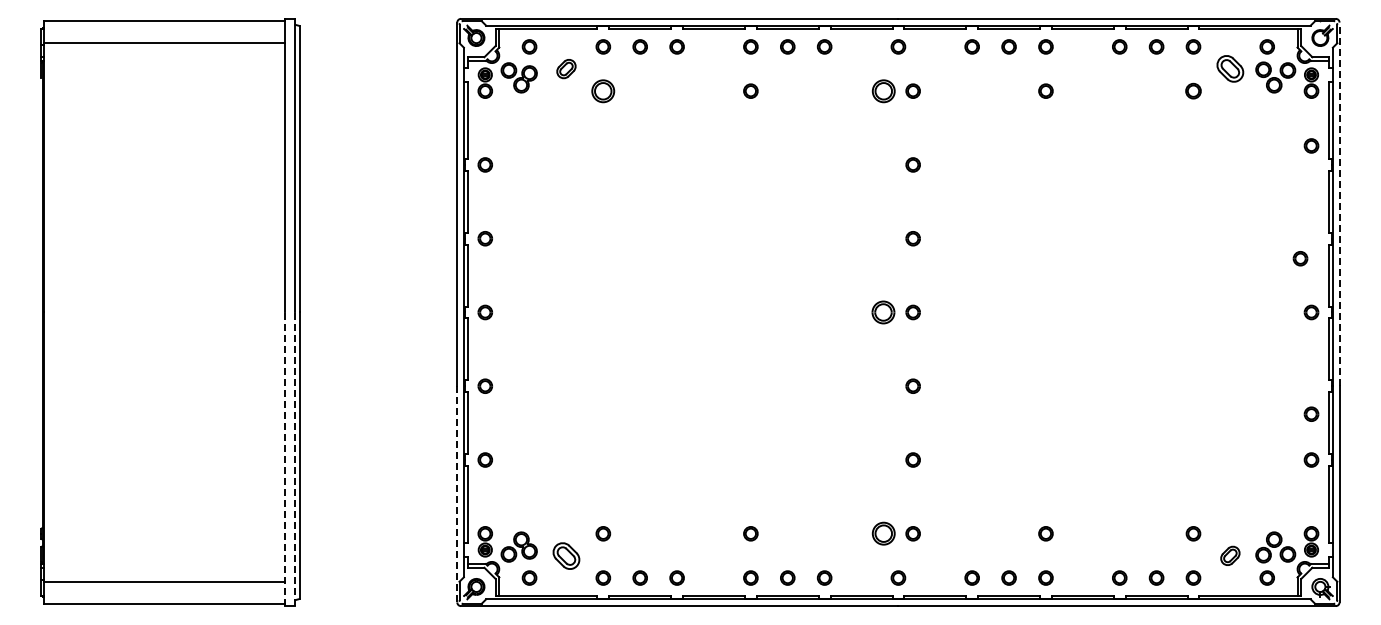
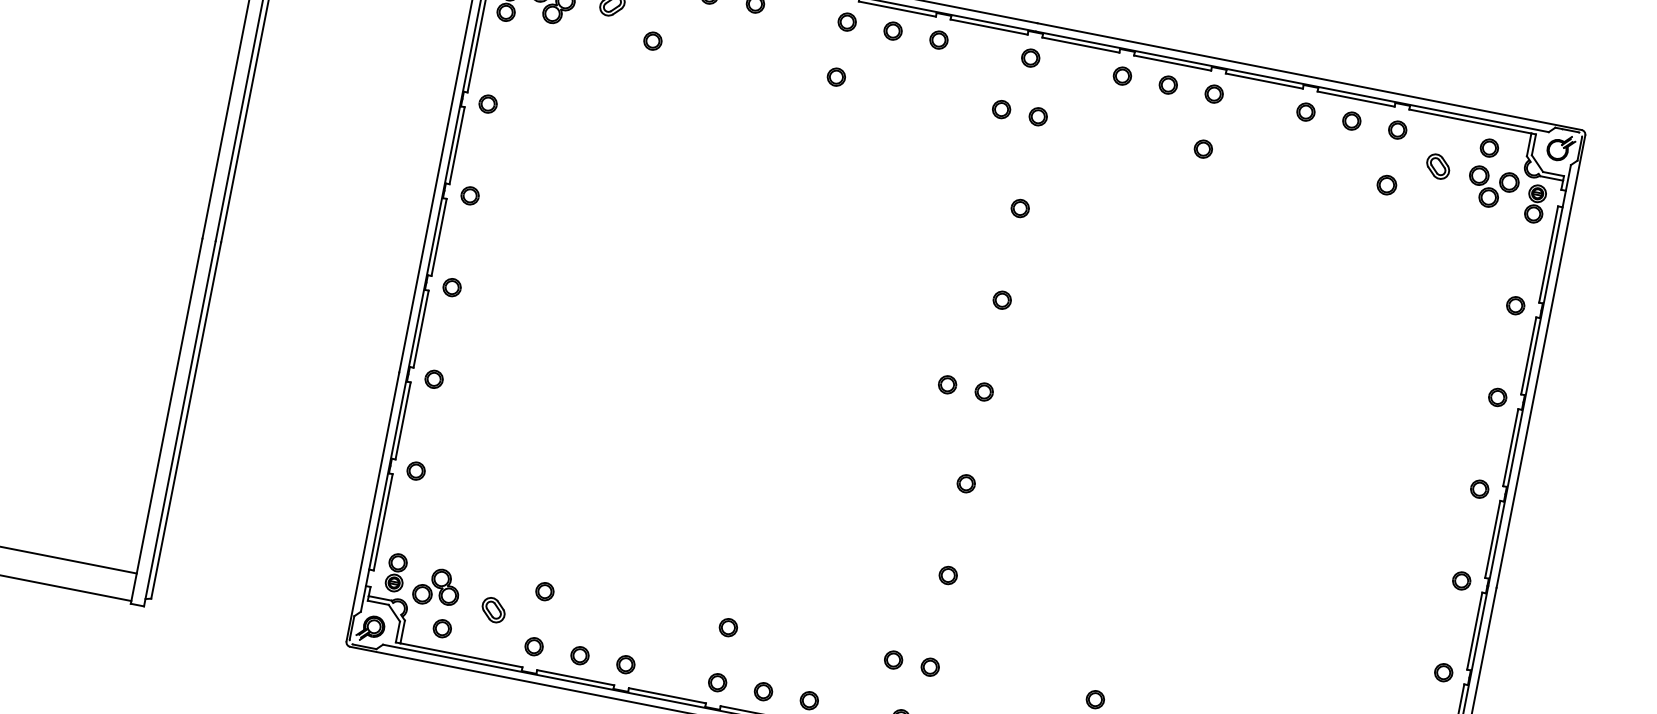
part: (1230, 69) -> (1438, 167), size x0.71
part: (603, 90) -> (653, 40), size x0.62
part: (883, 90) -> (1001, 108), size x0.62
part: (1311, 145) -> (1515, 305), moved
line: (1339, 204) -> (1540, 361), dashed -> solid
part: (1300, 258) -> (1497, 397), moved
part: (883, 312) -> (947, 384), size x0.62
part: (1311, 413) -> (1461, 580), moved
line: (284, 459) -> (166, 421), dashed -> solid
line: (295, 459) -> (180, 424), dashed -> solid
line: (457, 493) -> (373, 505), dashed -> solid
part: (883, 533) -> (893, 659), size x0.62
part: (566, 555) -> (493, 609), size x0.71

